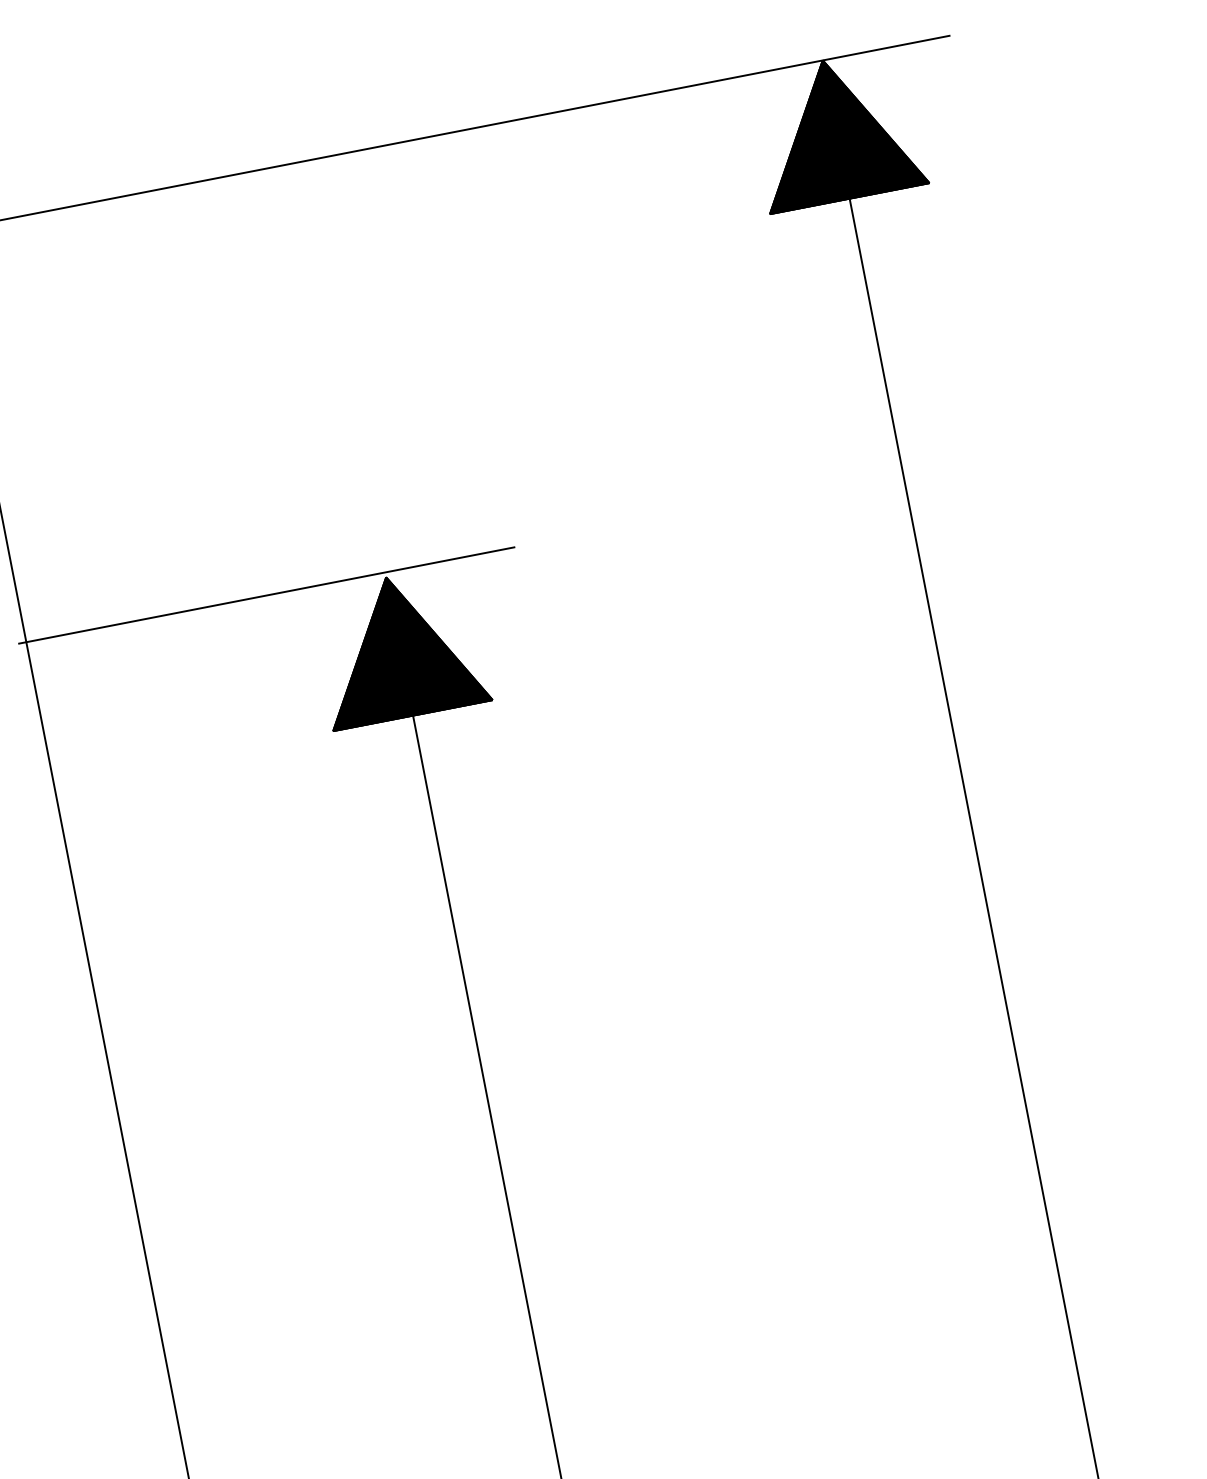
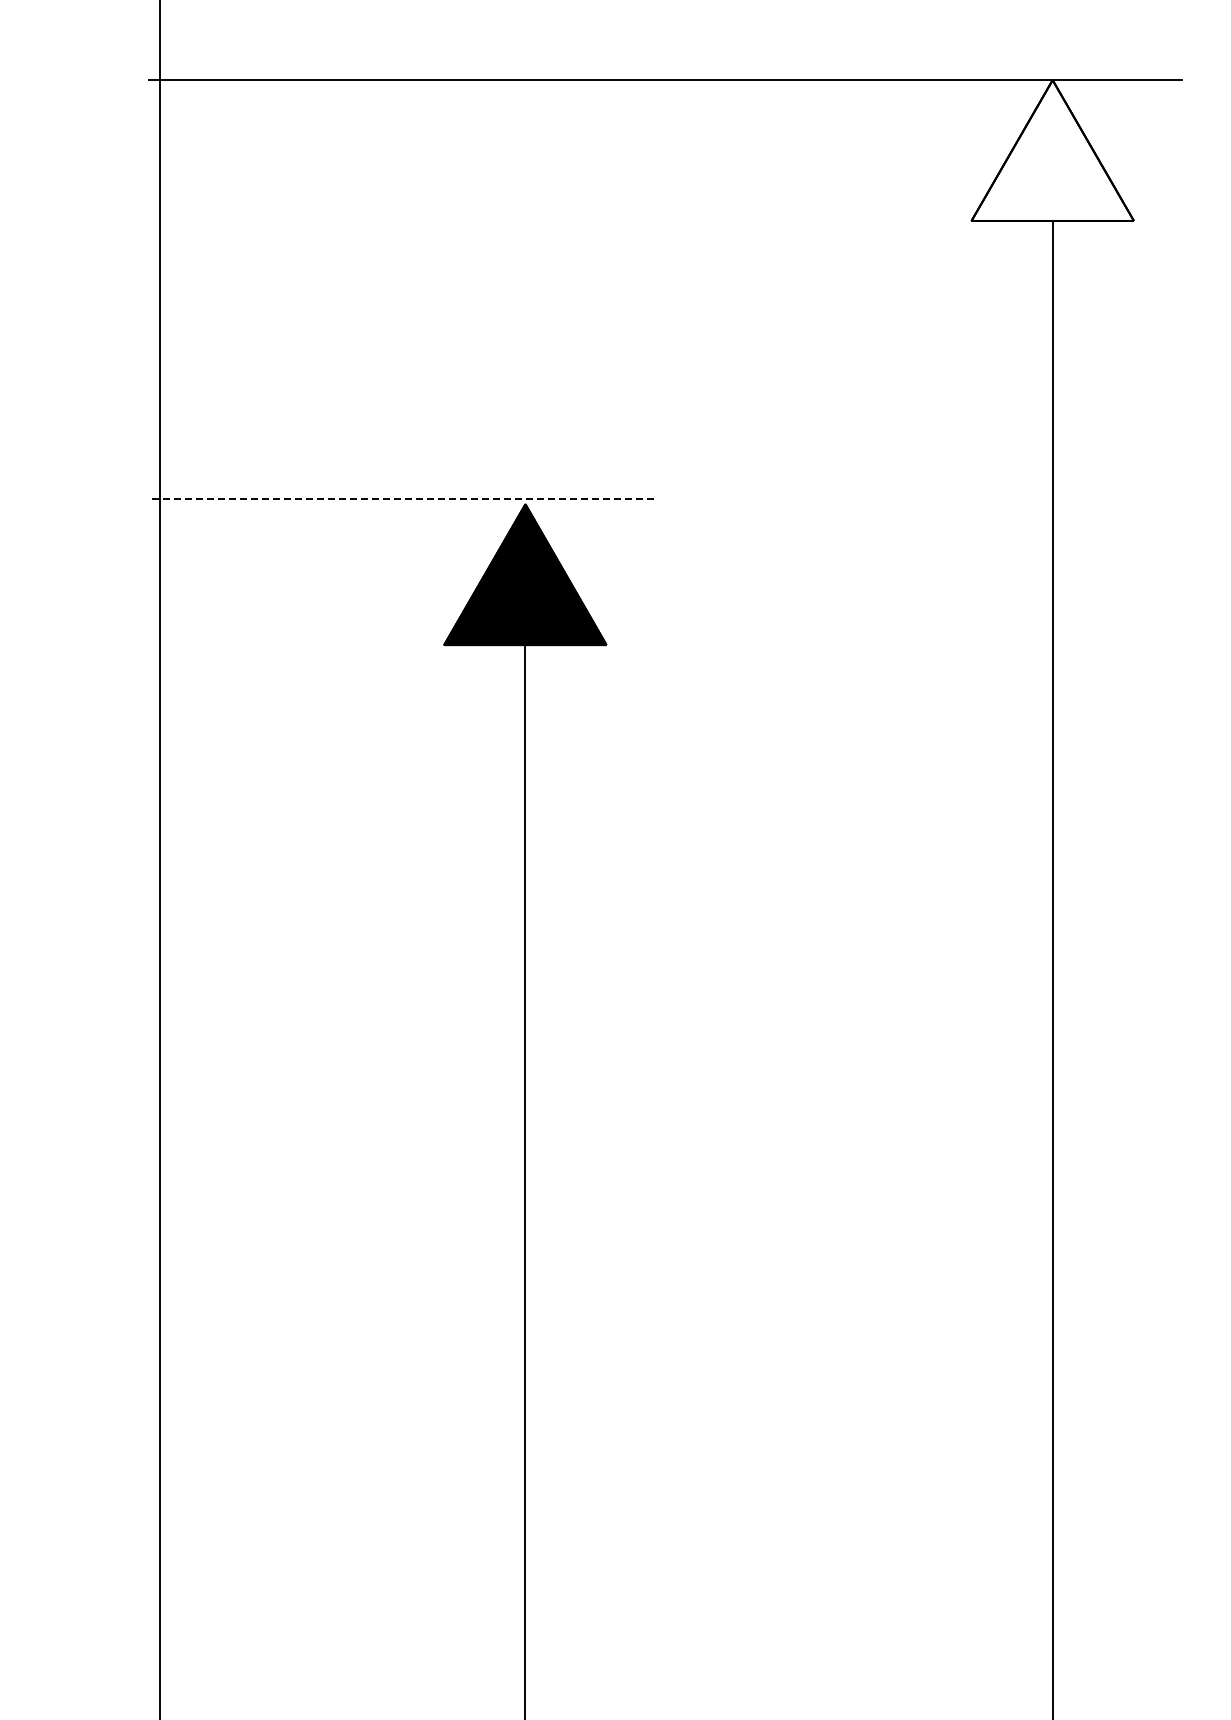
fill: (836, 129) -> (1052, 150), removed
line: (267, 595) -> (405, 499), solid -> dashed

